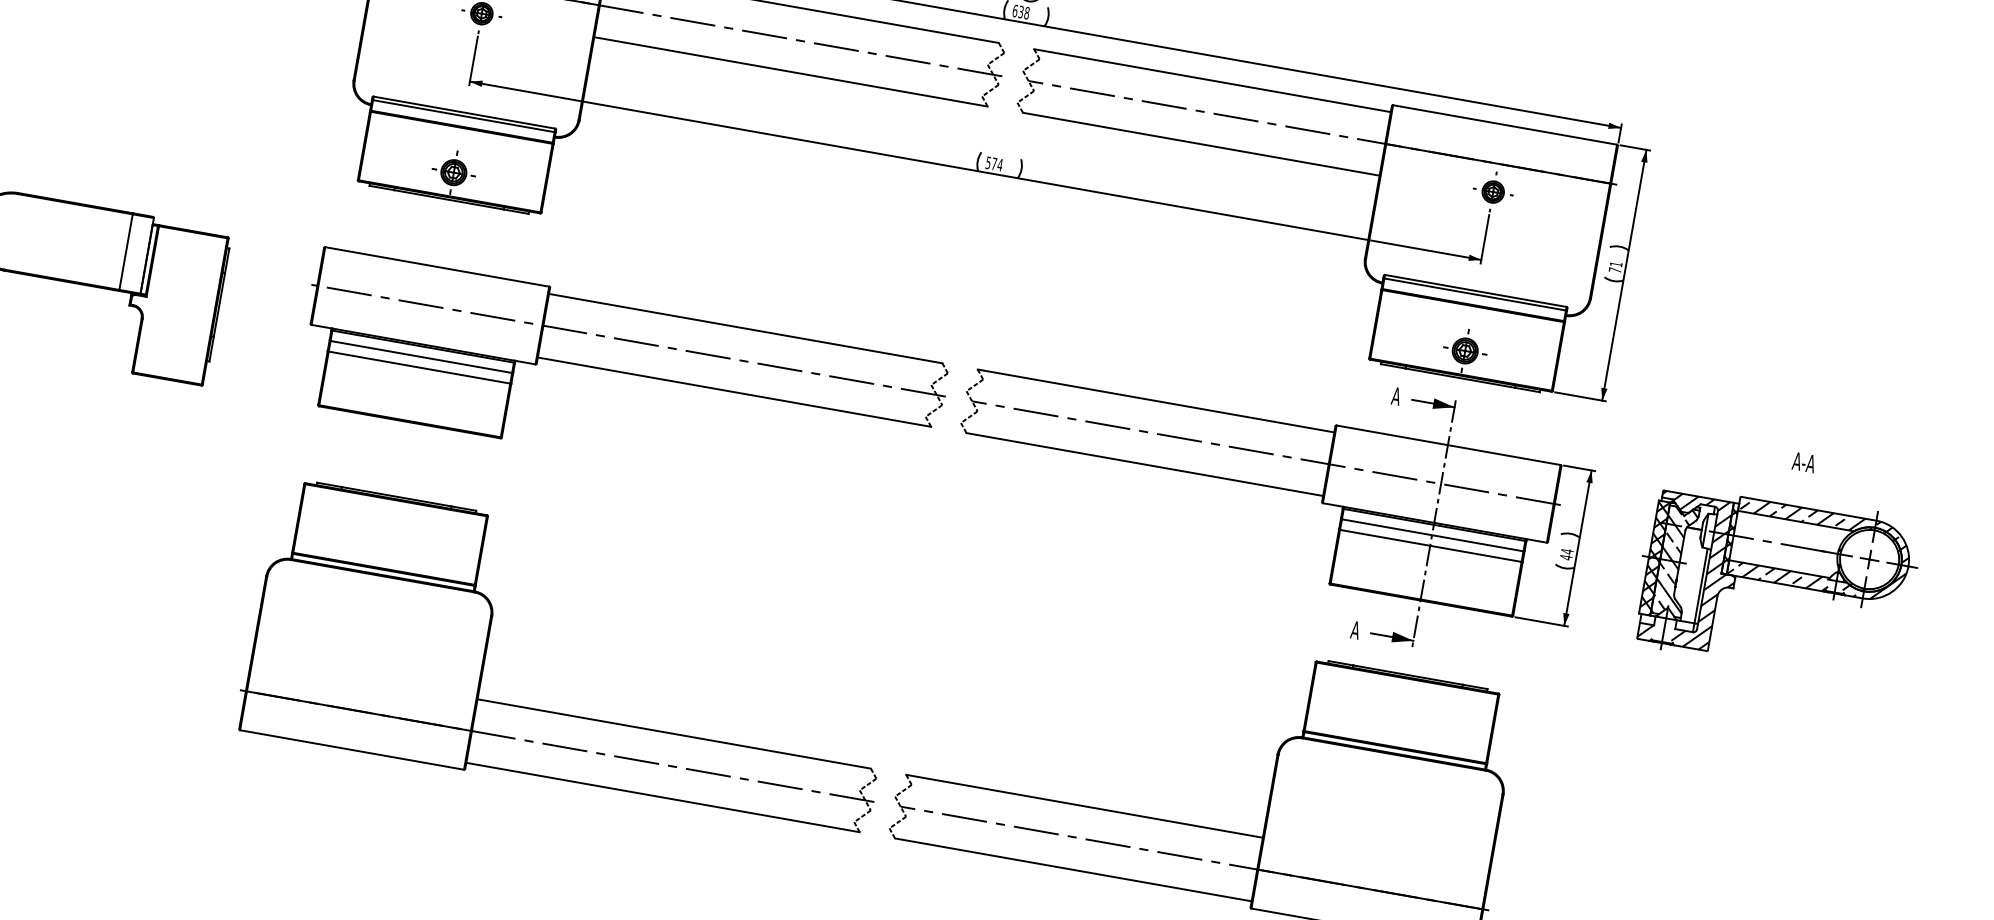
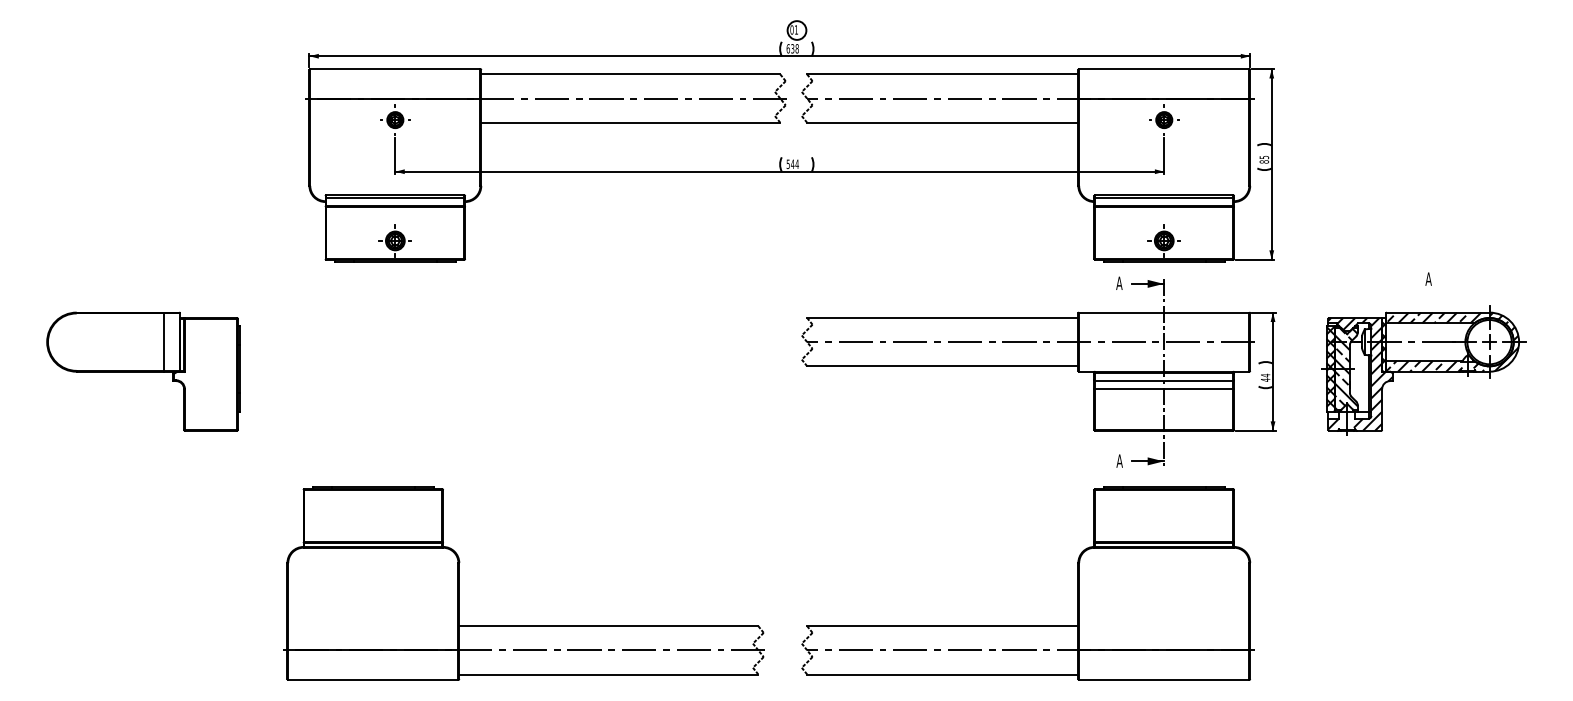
text: (994, 162) -> (792, 163), 574 -> 544
text: (1615, 267) -> (1264, 159), 71 -> 85
part: (621, 379) -> (545, 371), removed
text: (1804, 461) -> (1428, 278), A-A -> A
part: (562, 713) -> (523, 625), moved

